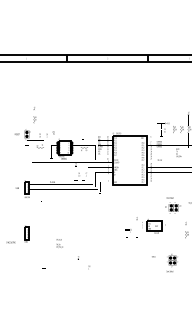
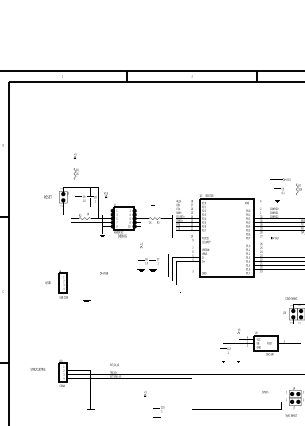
part: (26, 233) -> (62, 372), moved

